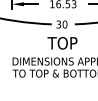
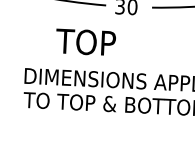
text: (62, 43) -> (85, 42), moved

